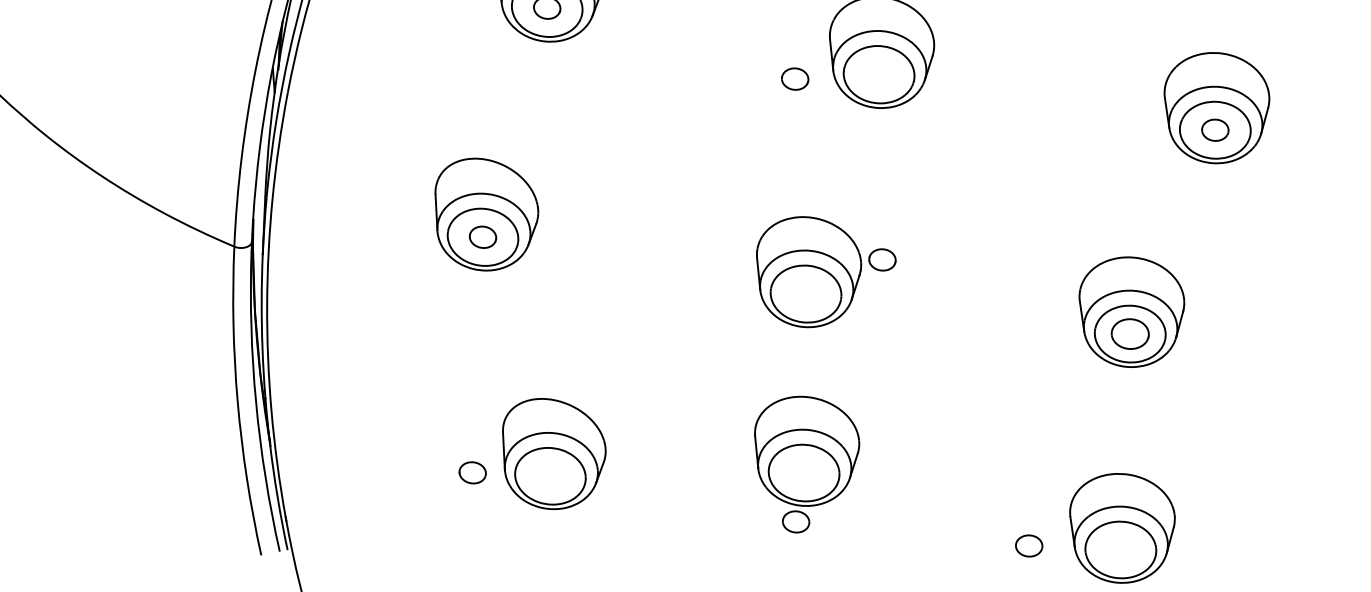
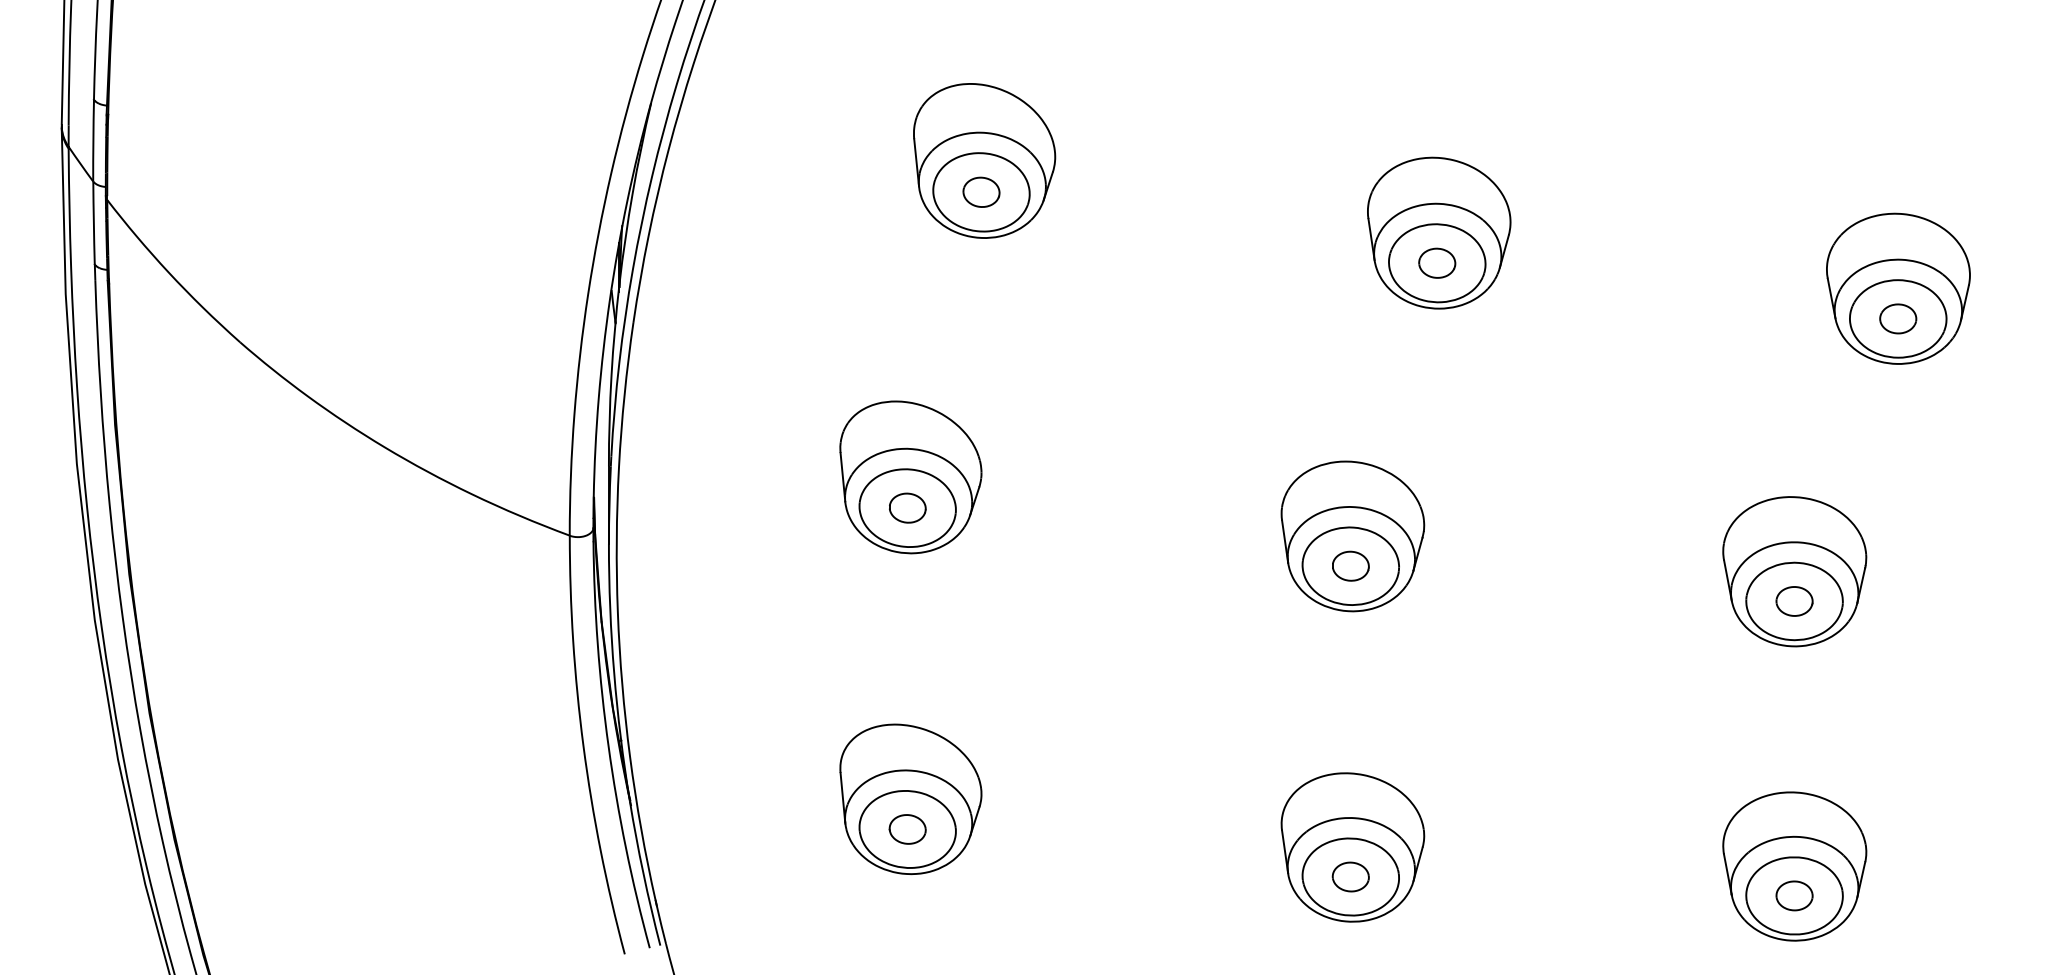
part: (795, 78) -> (1437, 262), moved
part: (882, 259) -> (1350, 565), moved
part: (1130, 334) -> (1794, 601), size x0.71
part: (806, 451) -> (1352, 847), moved
part: (553, 453) -> (910, 798), moved
part: (1029, 545) -> (1794, 895), moved

